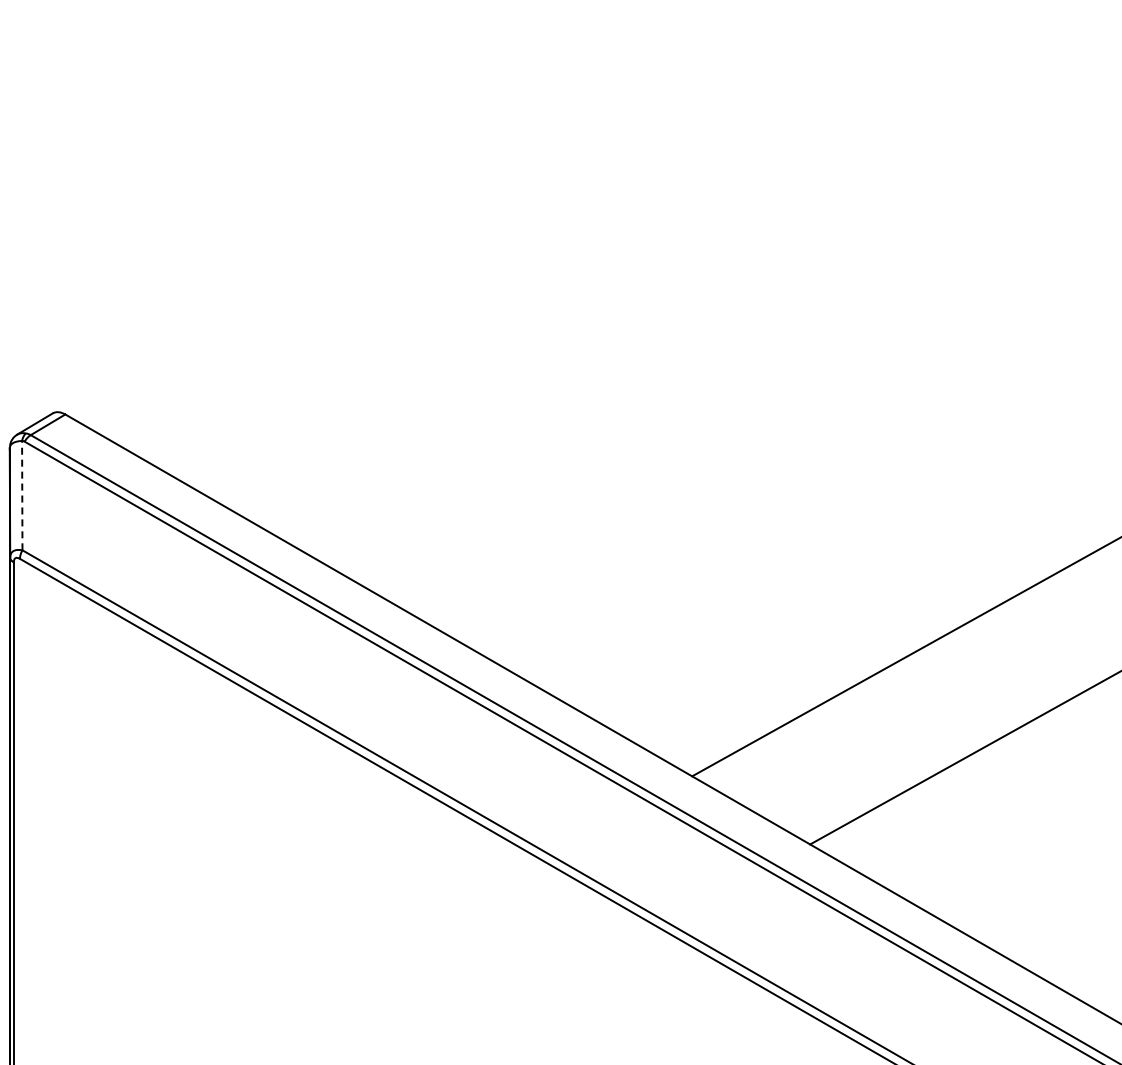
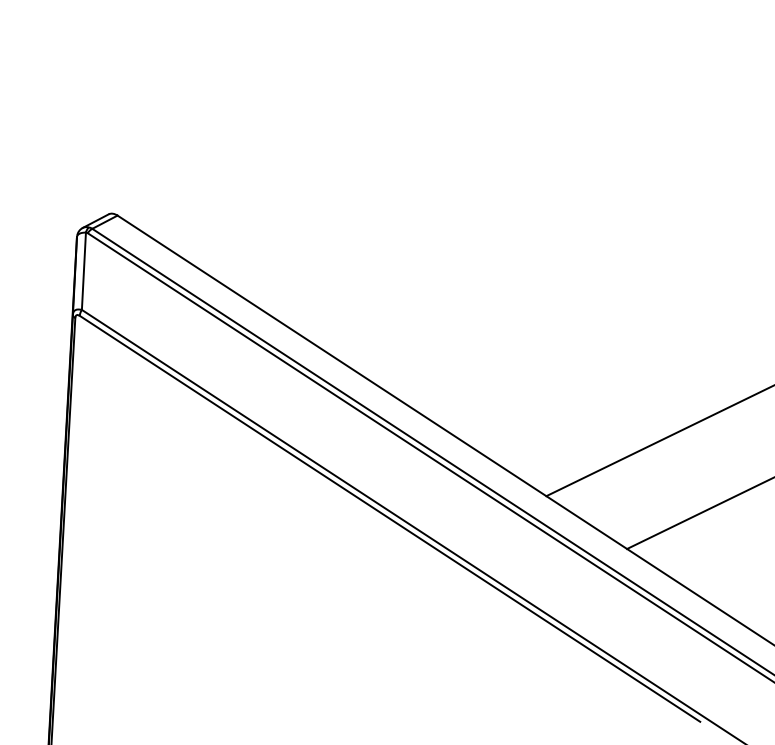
line: (22, 495) -> (84, 271), dashed -> solid

